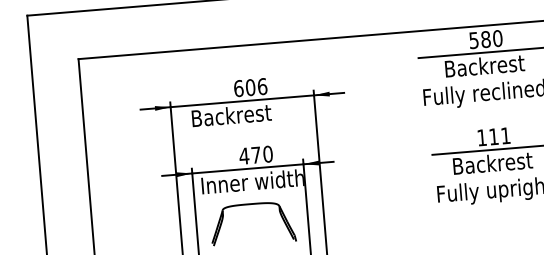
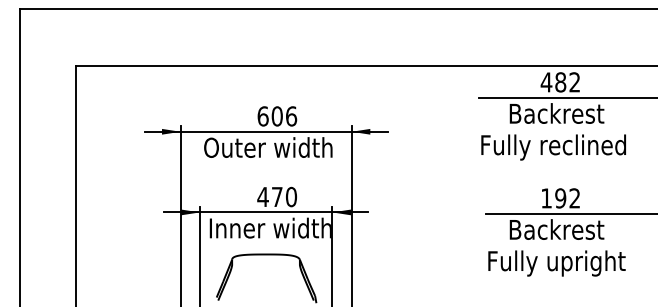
text: (485, 39) -> (560, 82), 580 -> 482
text: (245, 114) -> (268, 147), Backrest -> Outer width
text: (499, 136) -> (567, 198), 111 -> 192

